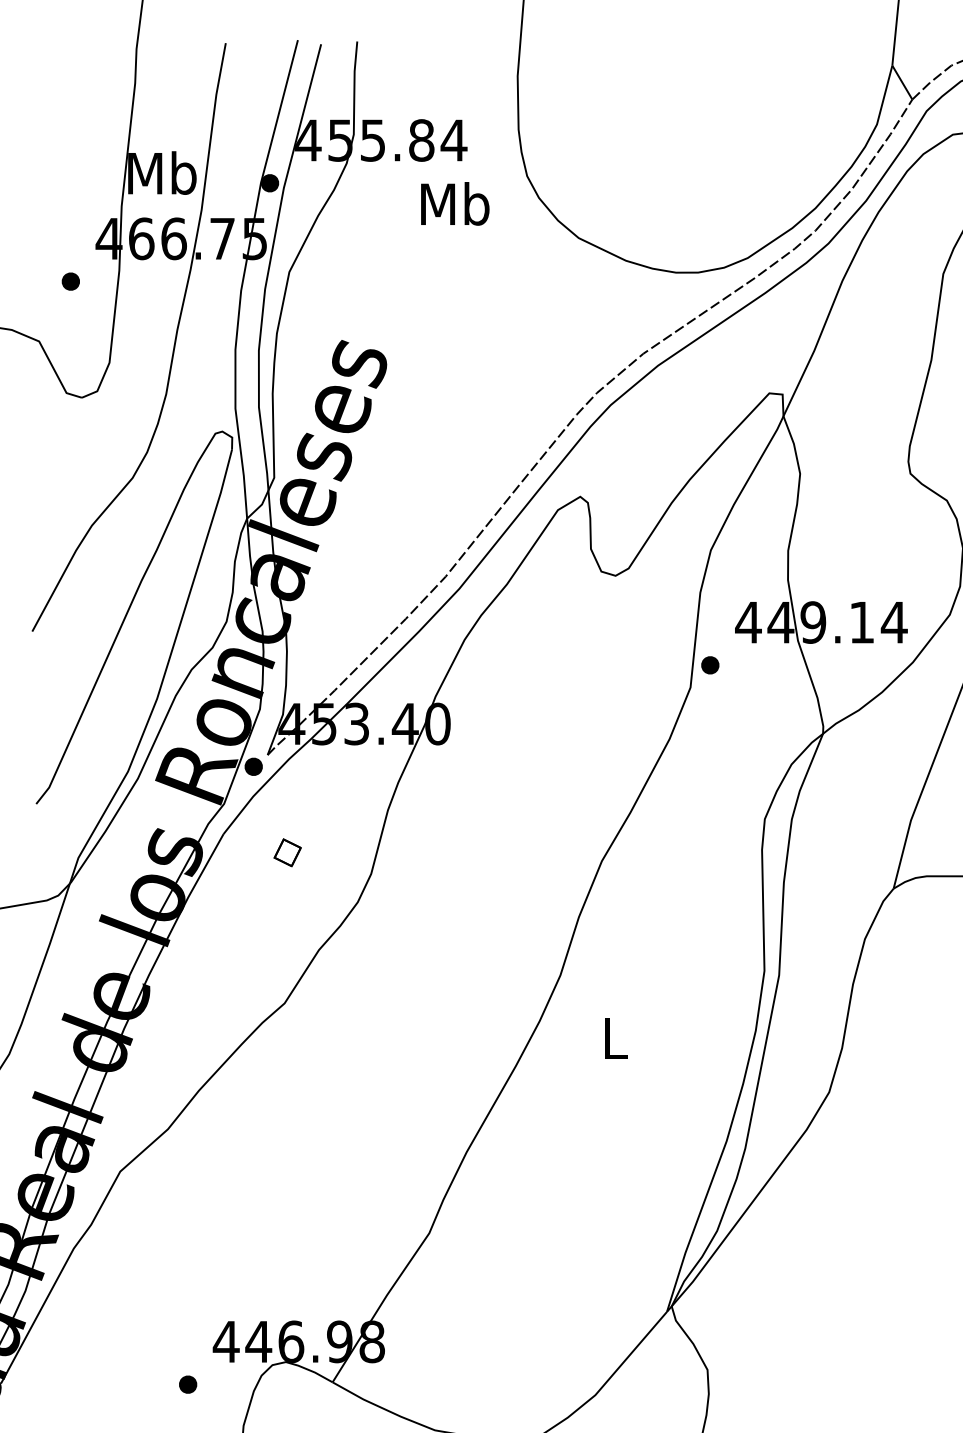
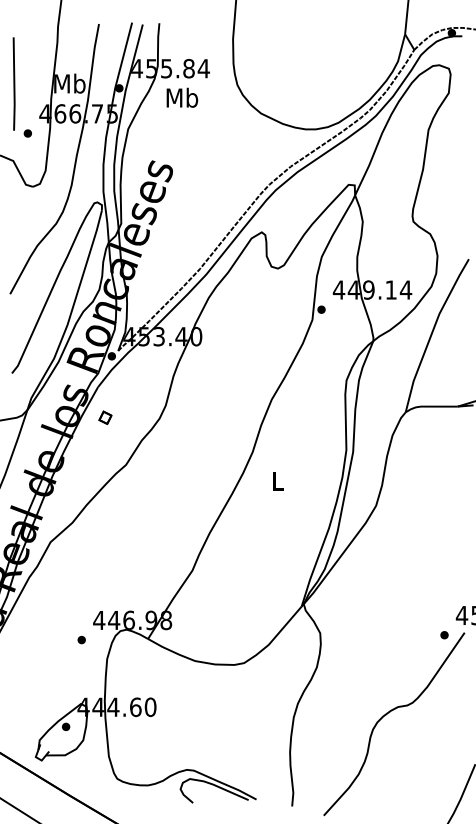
line: (39, 172) -> (13, 83), added
text: (455, 203) -> (182, 97), moved
part: (287, 852) -> (105, 417), moved

